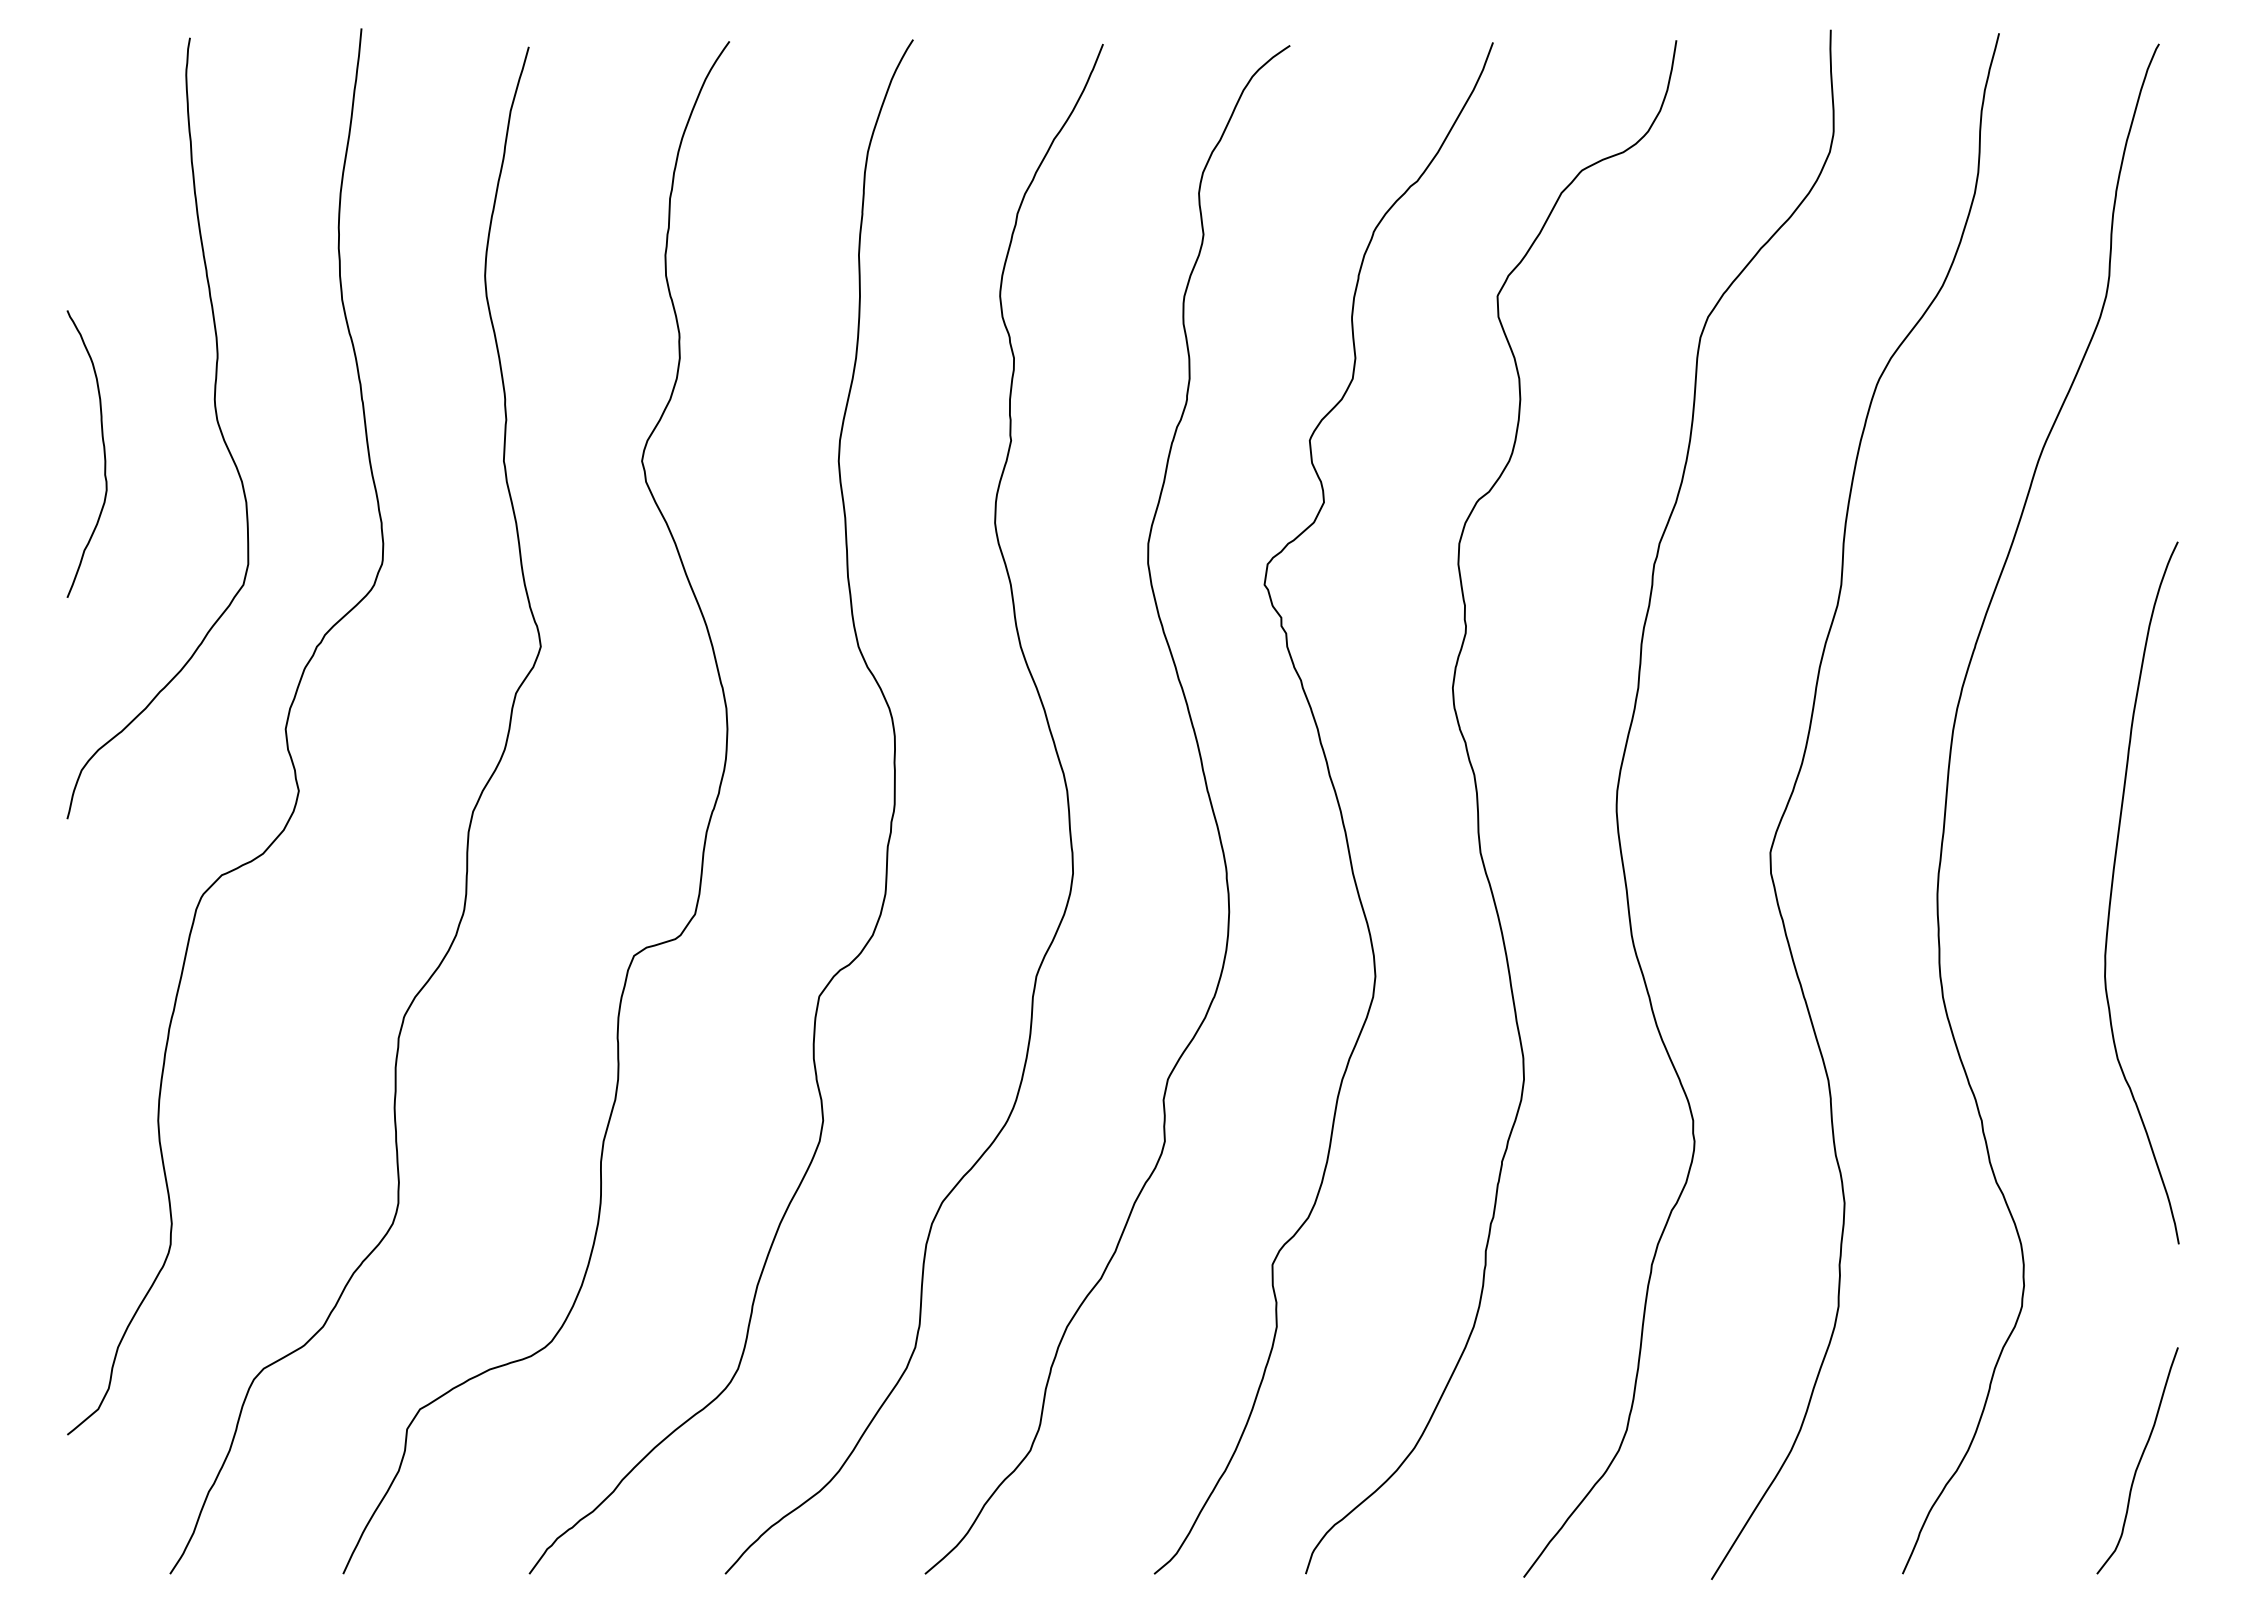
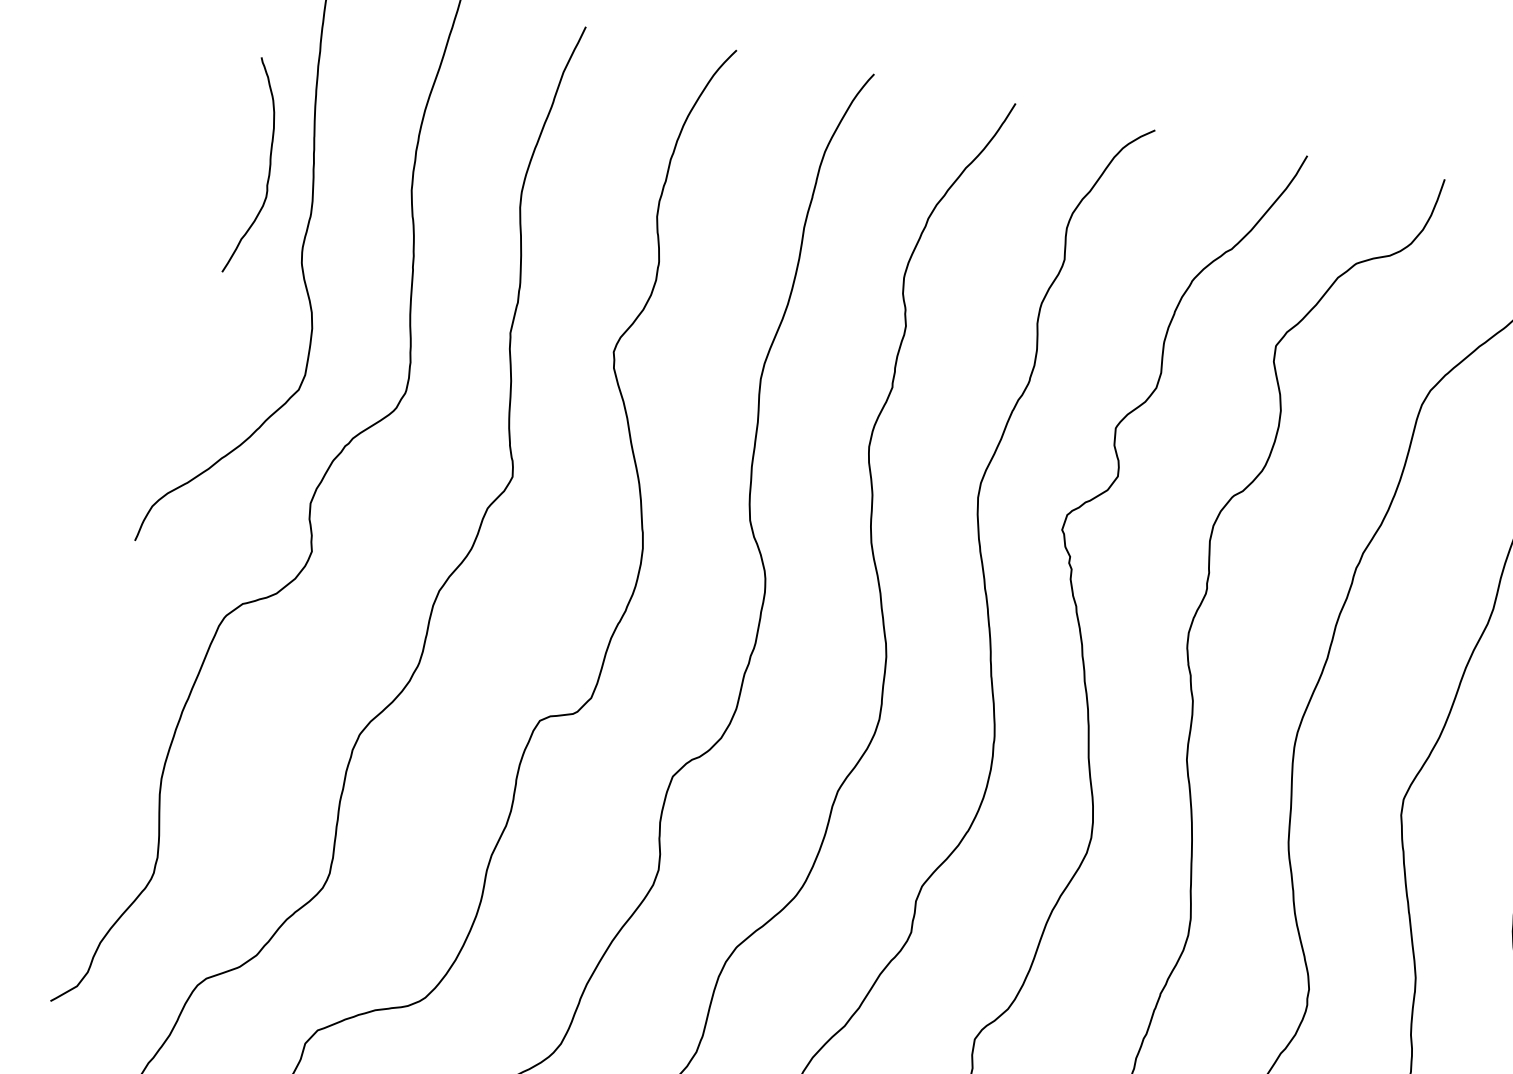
curve: (103, 453) -> (268, 169), moved

